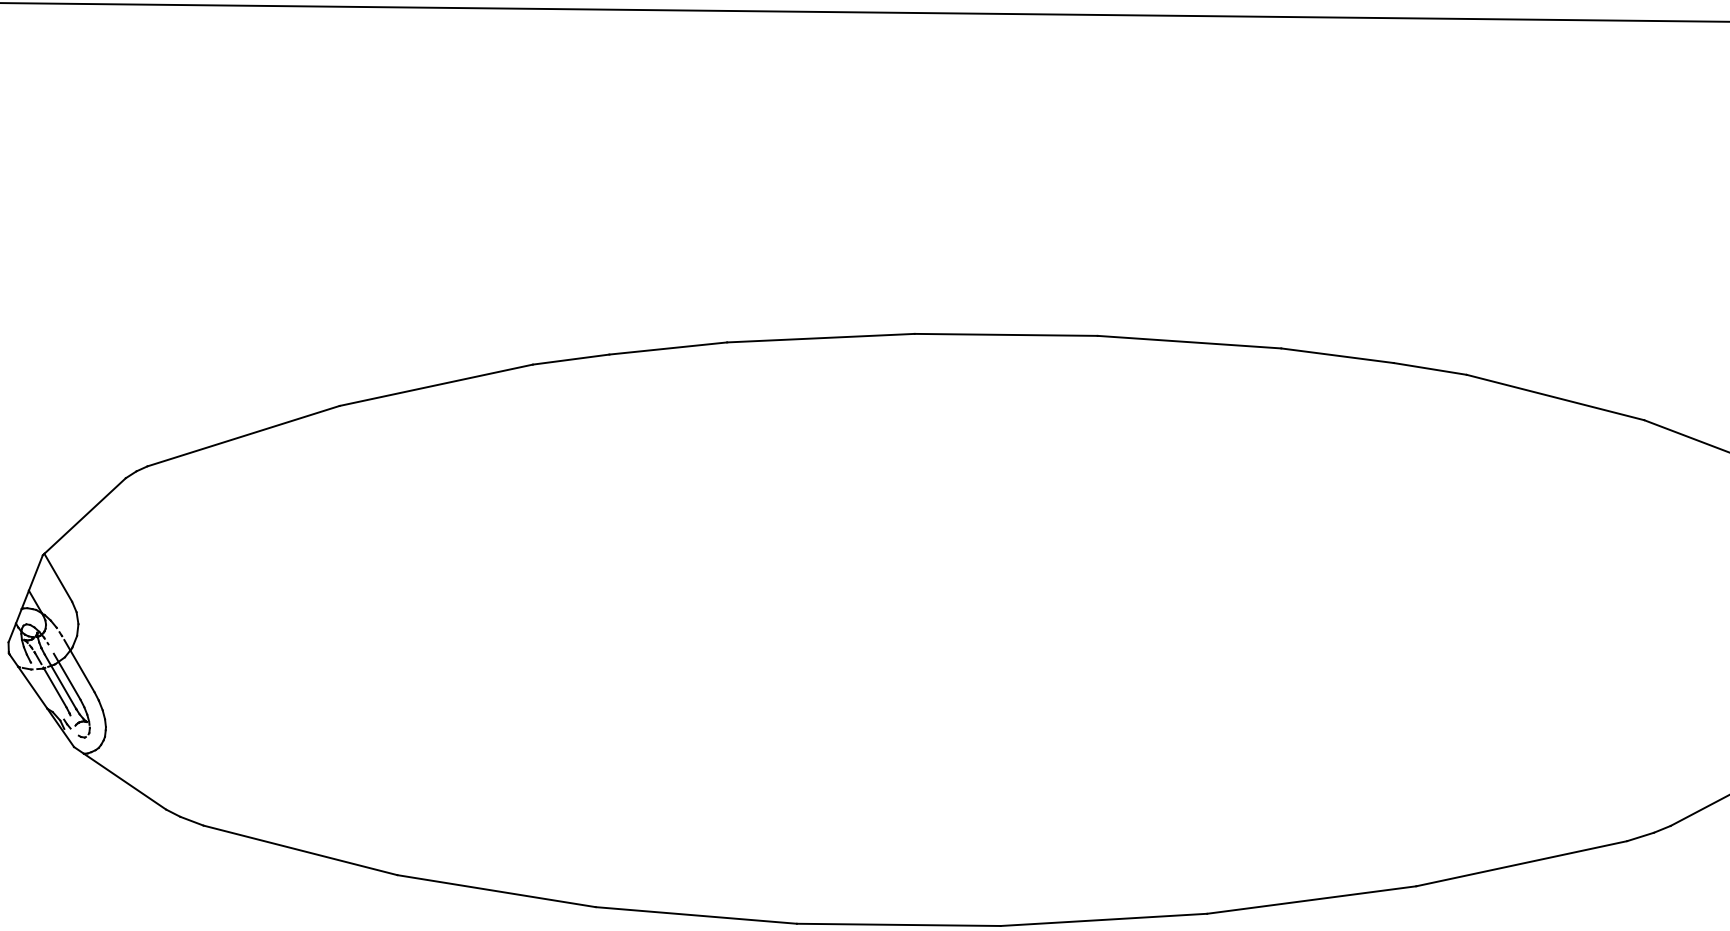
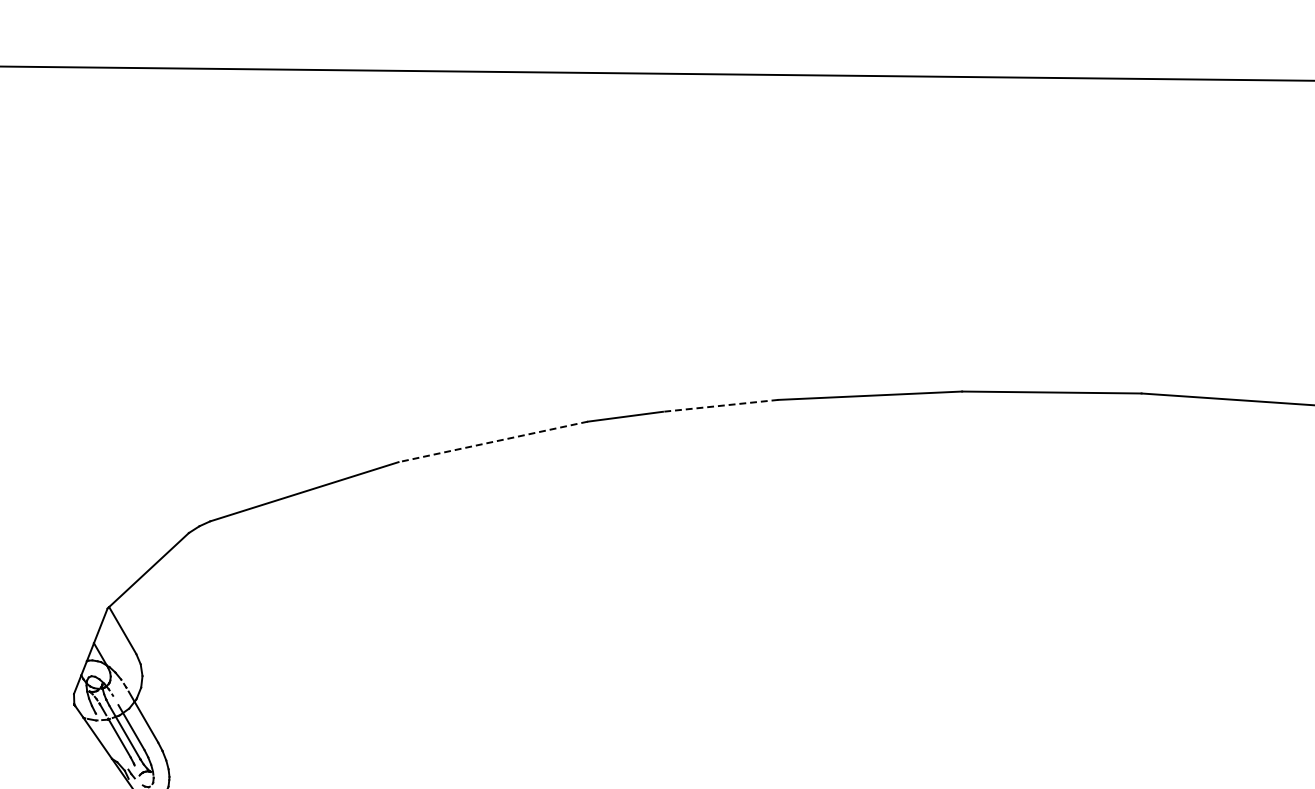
line: (667, 348) -> (719, 405), solid -> dashed
line: (436, 385) -> (493, 442), solid -> dashed

